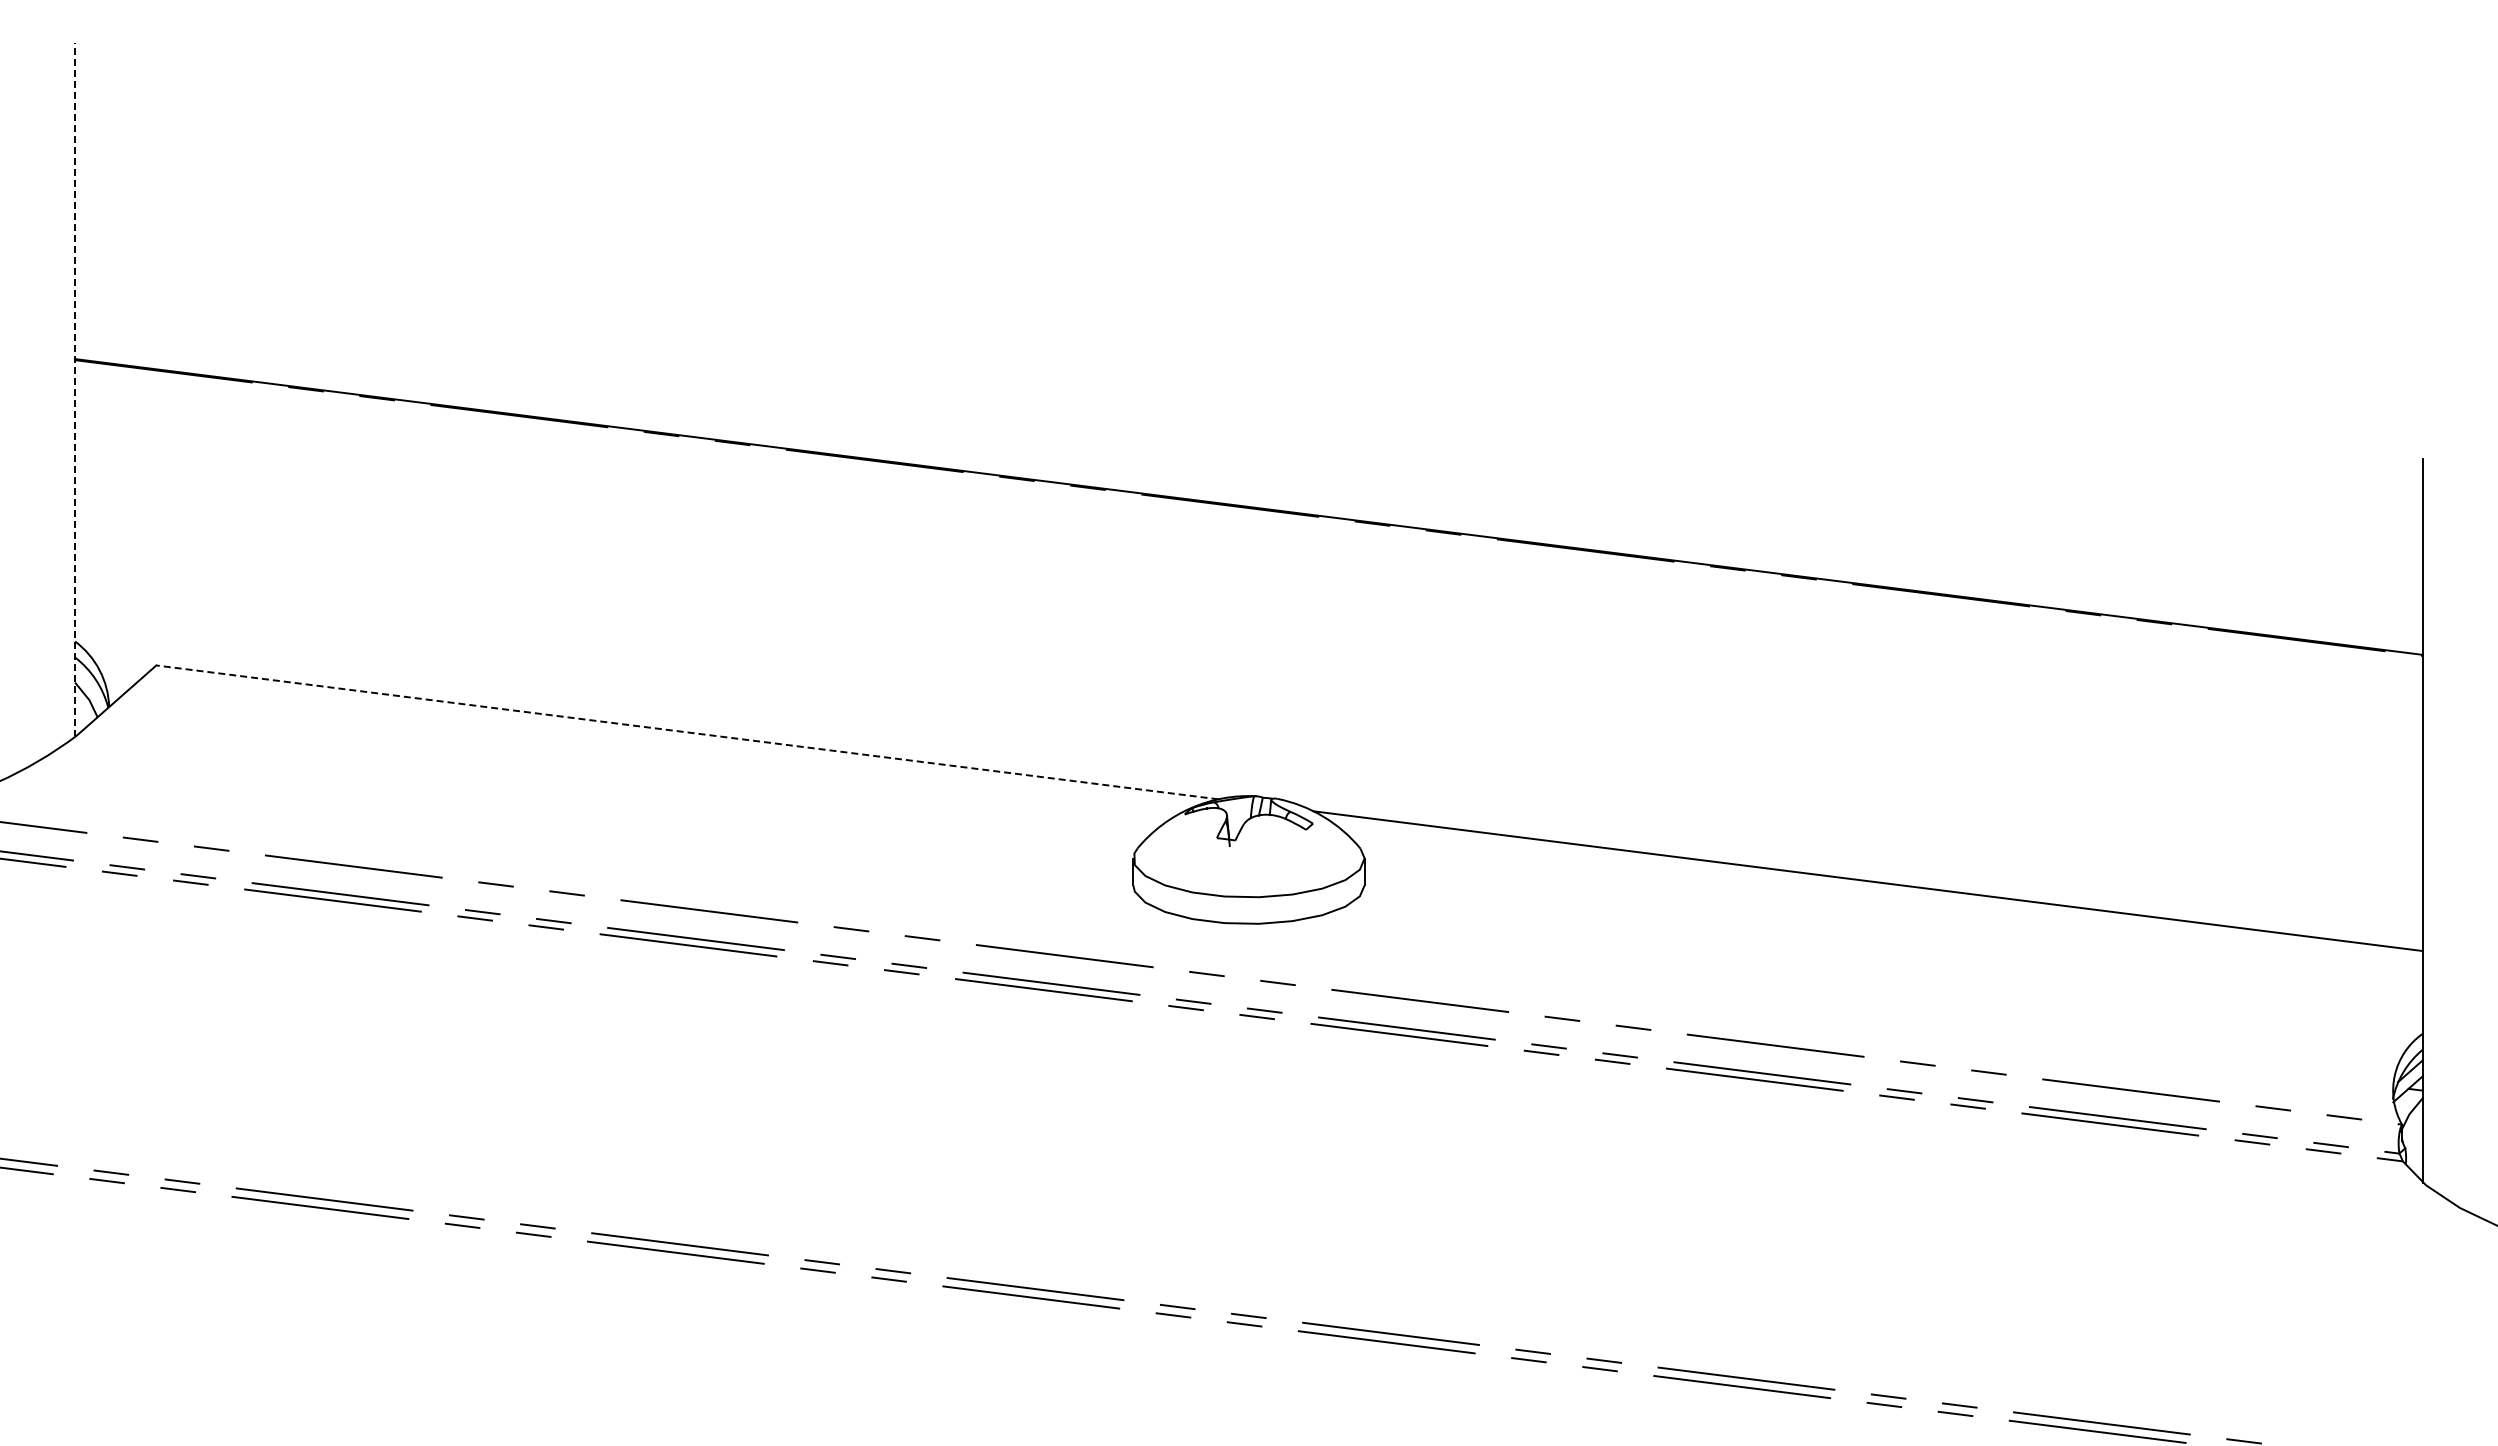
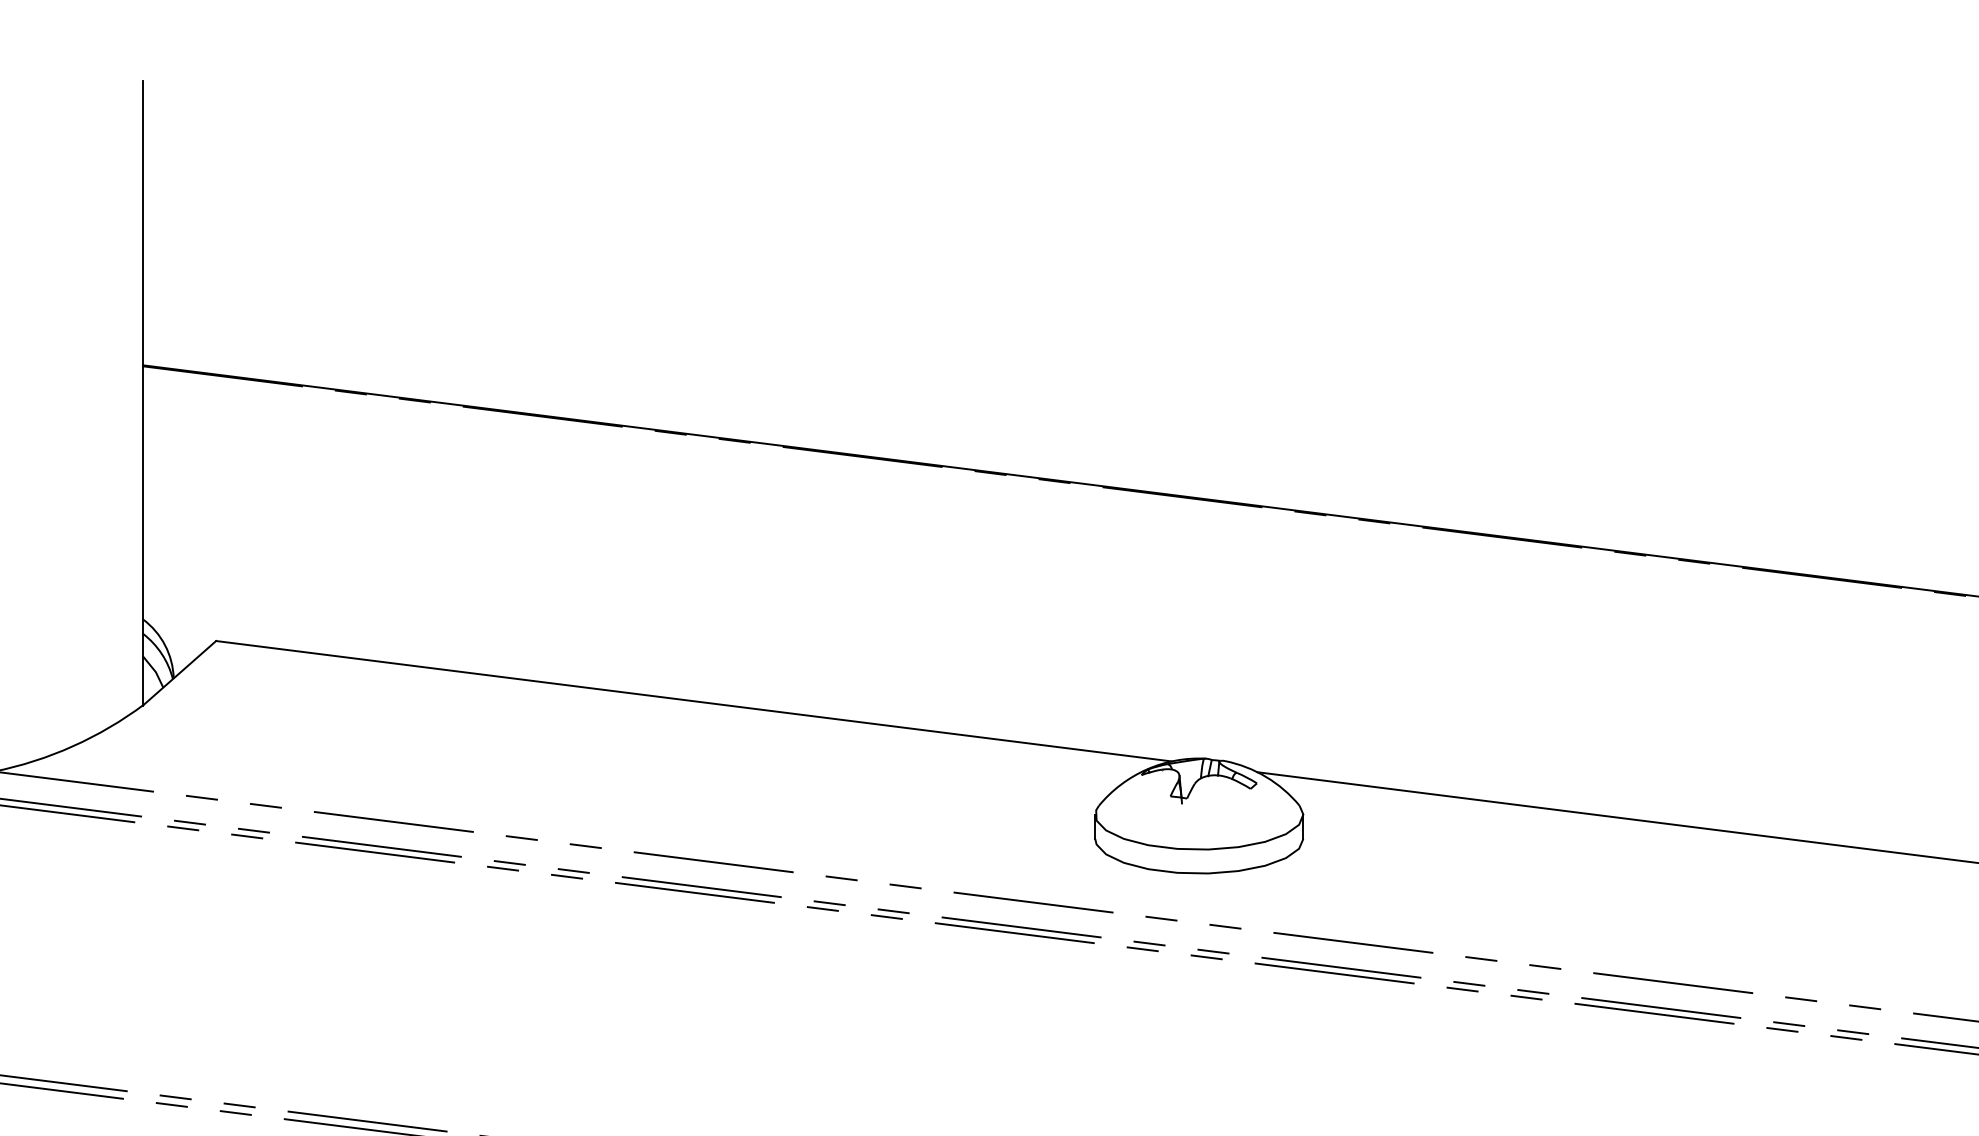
line: (75, 390) -> (143, 393), dashed -> solid
line: (686, 732) -> (693, 701), dashed -> solid

